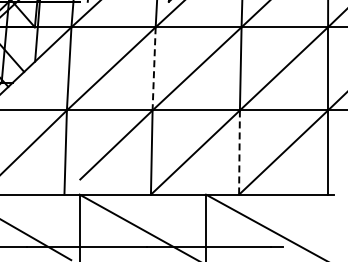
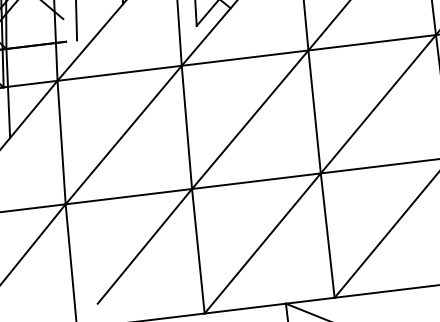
line: (154, 68) -> (187, 126), dashed -> solid
line: (239, 153) -> (327, 237), dashed -> solid

